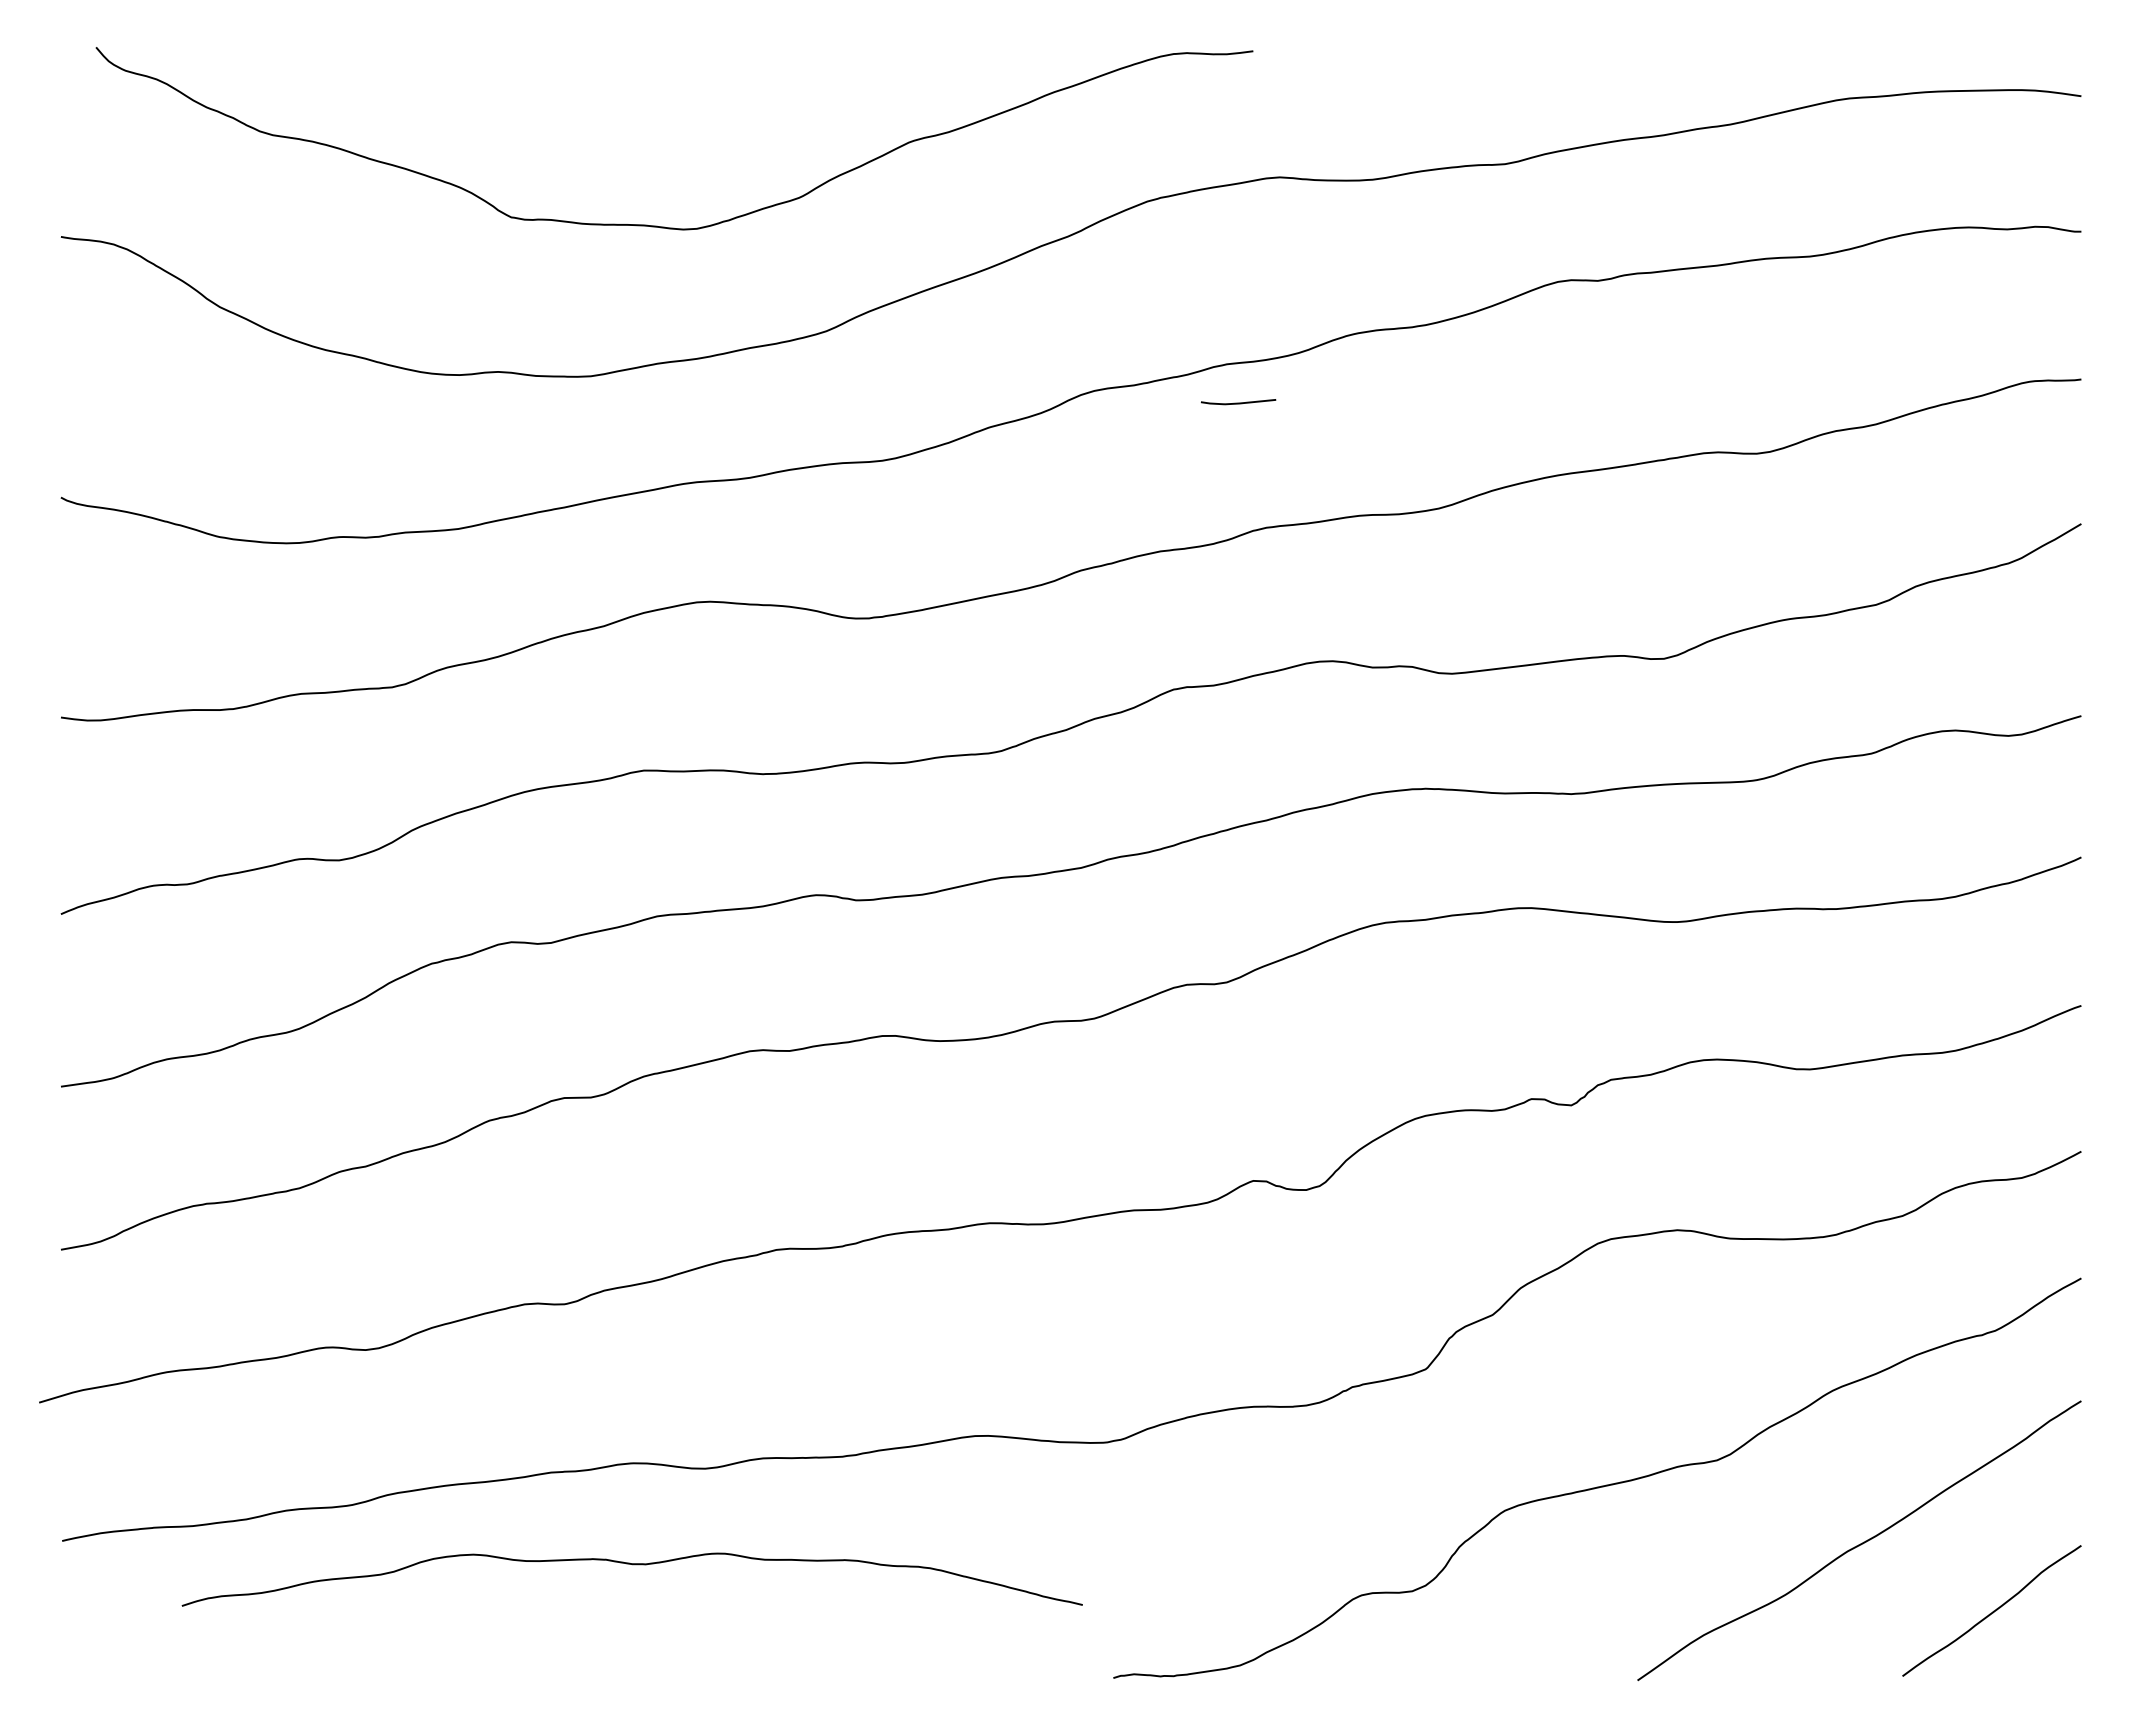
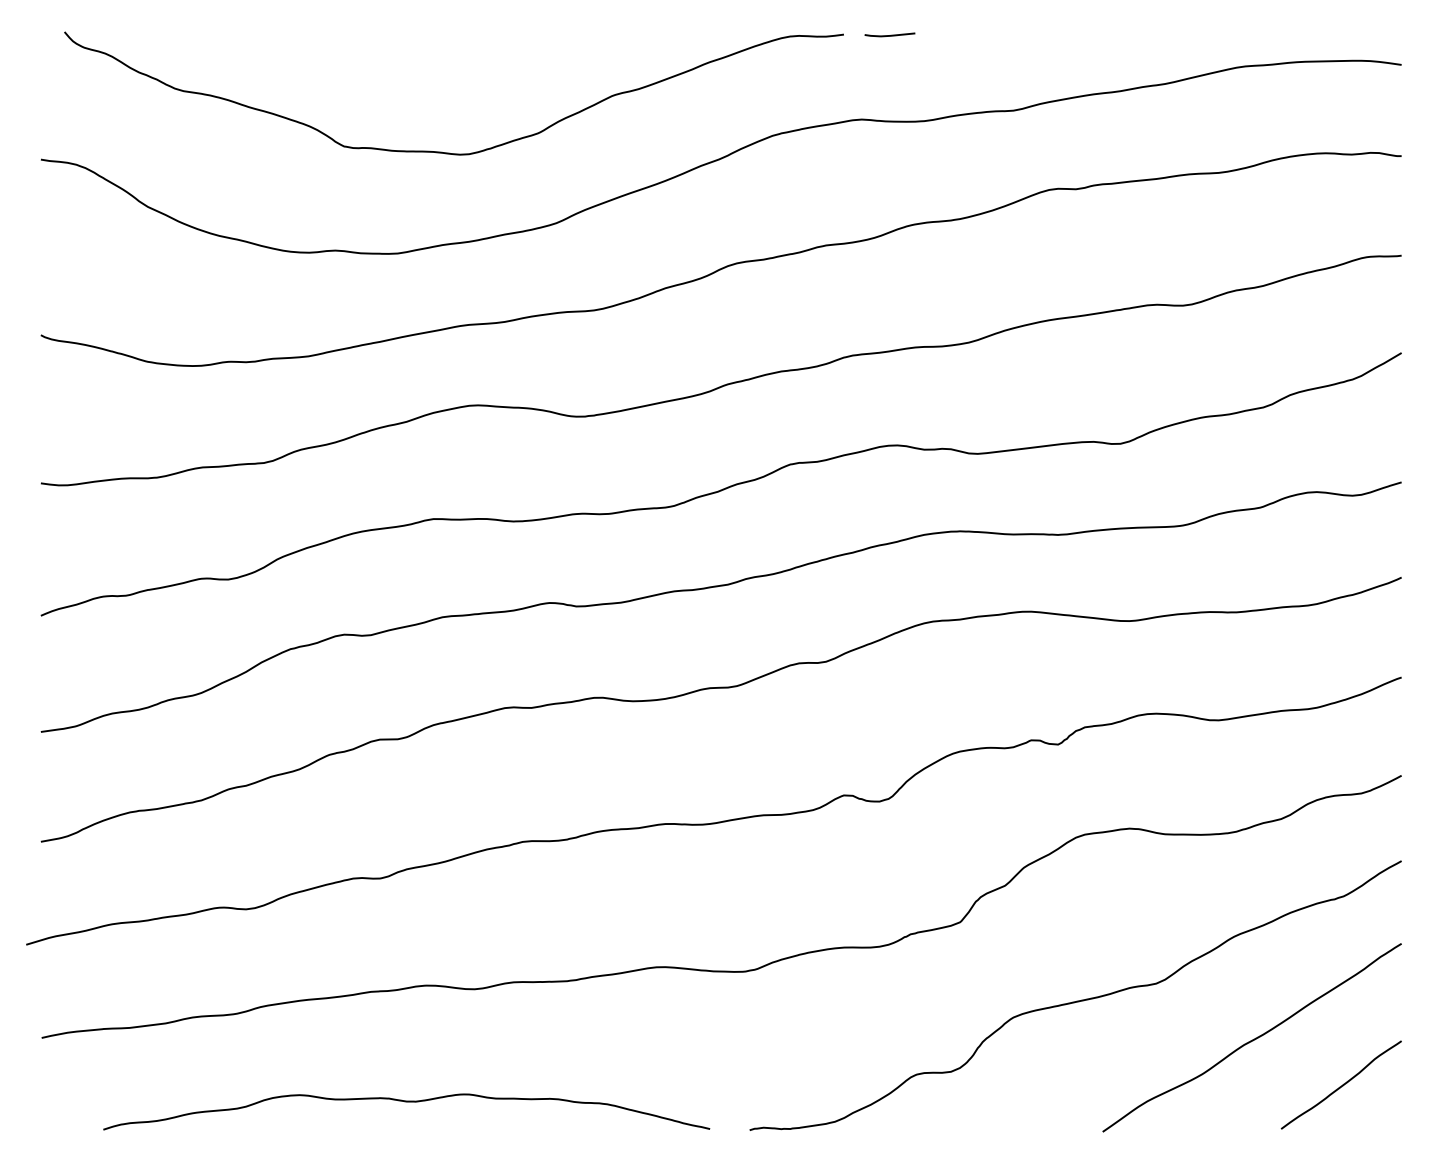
curve: (1237, 402) -> (889, 35), moved
curve: (632, 1565) -> (406, 1102), moved

